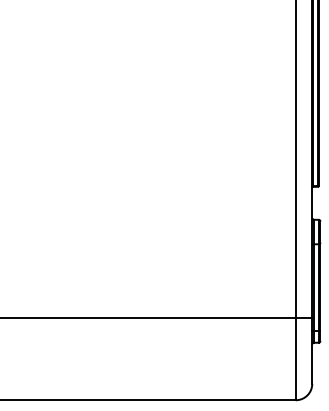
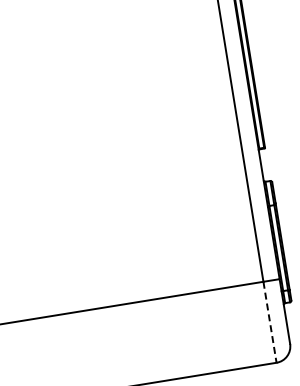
line: (295, 359) -> (269, 322), solid -> dashed

